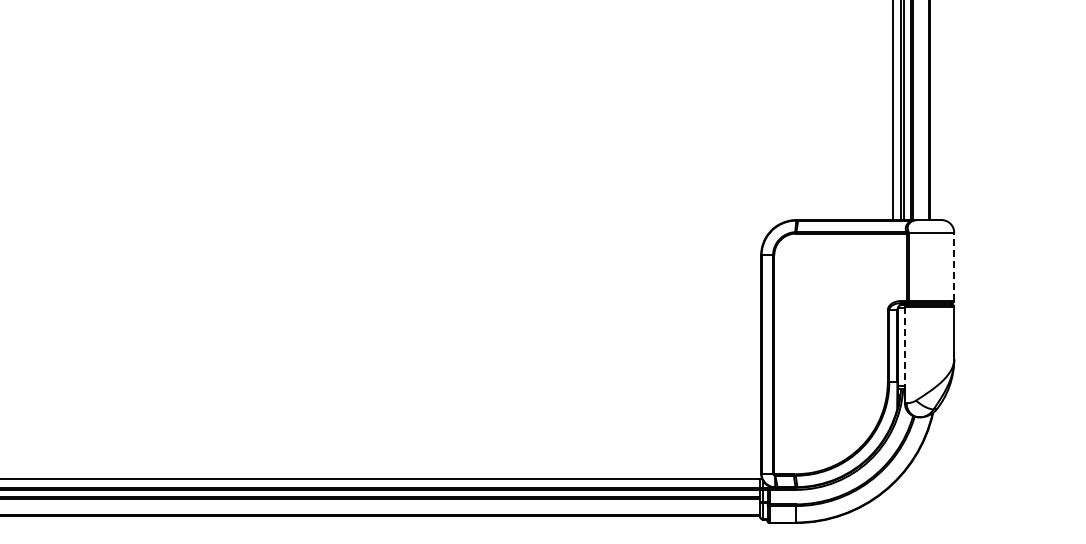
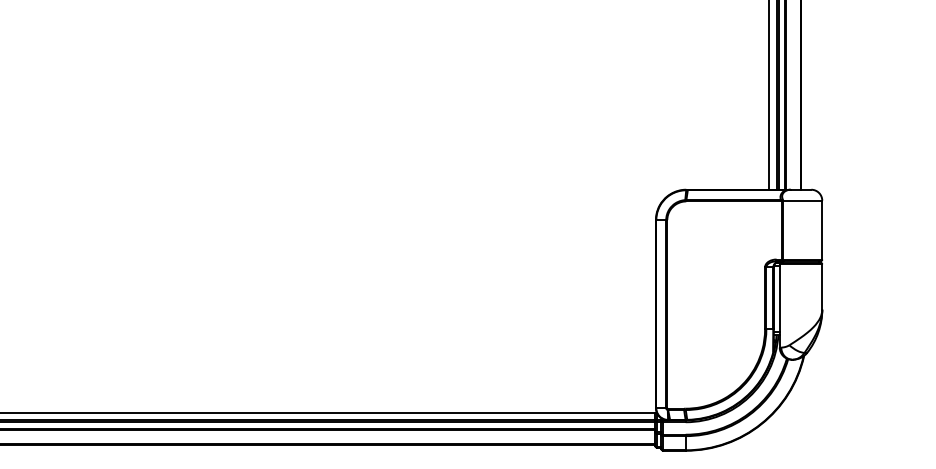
line: (954, 266) -> (822, 229), dashed -> solid
line: (904, 348) -> (779, 300), dashed -> solid

